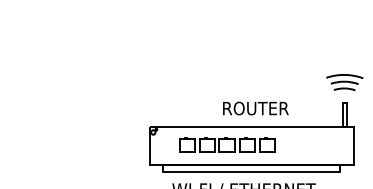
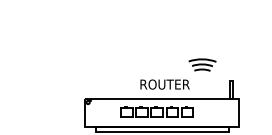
part: (344, 82) -> (202, 65), moved
part: (227, 144) -> (157, 111), moved

